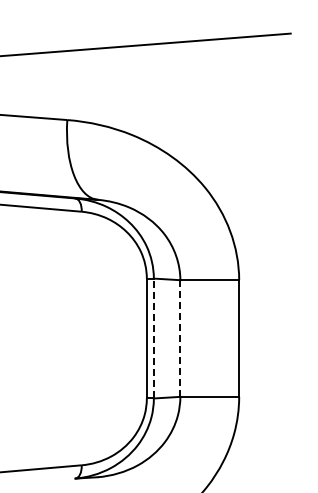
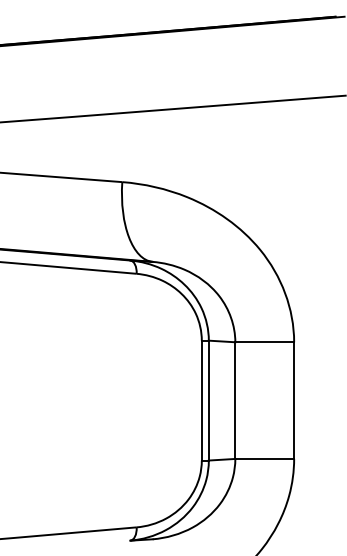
line: (153, 338) -> (208, 400), dashed -> solid
line: (180, 339) -> (235, 401), dashed -> solid

